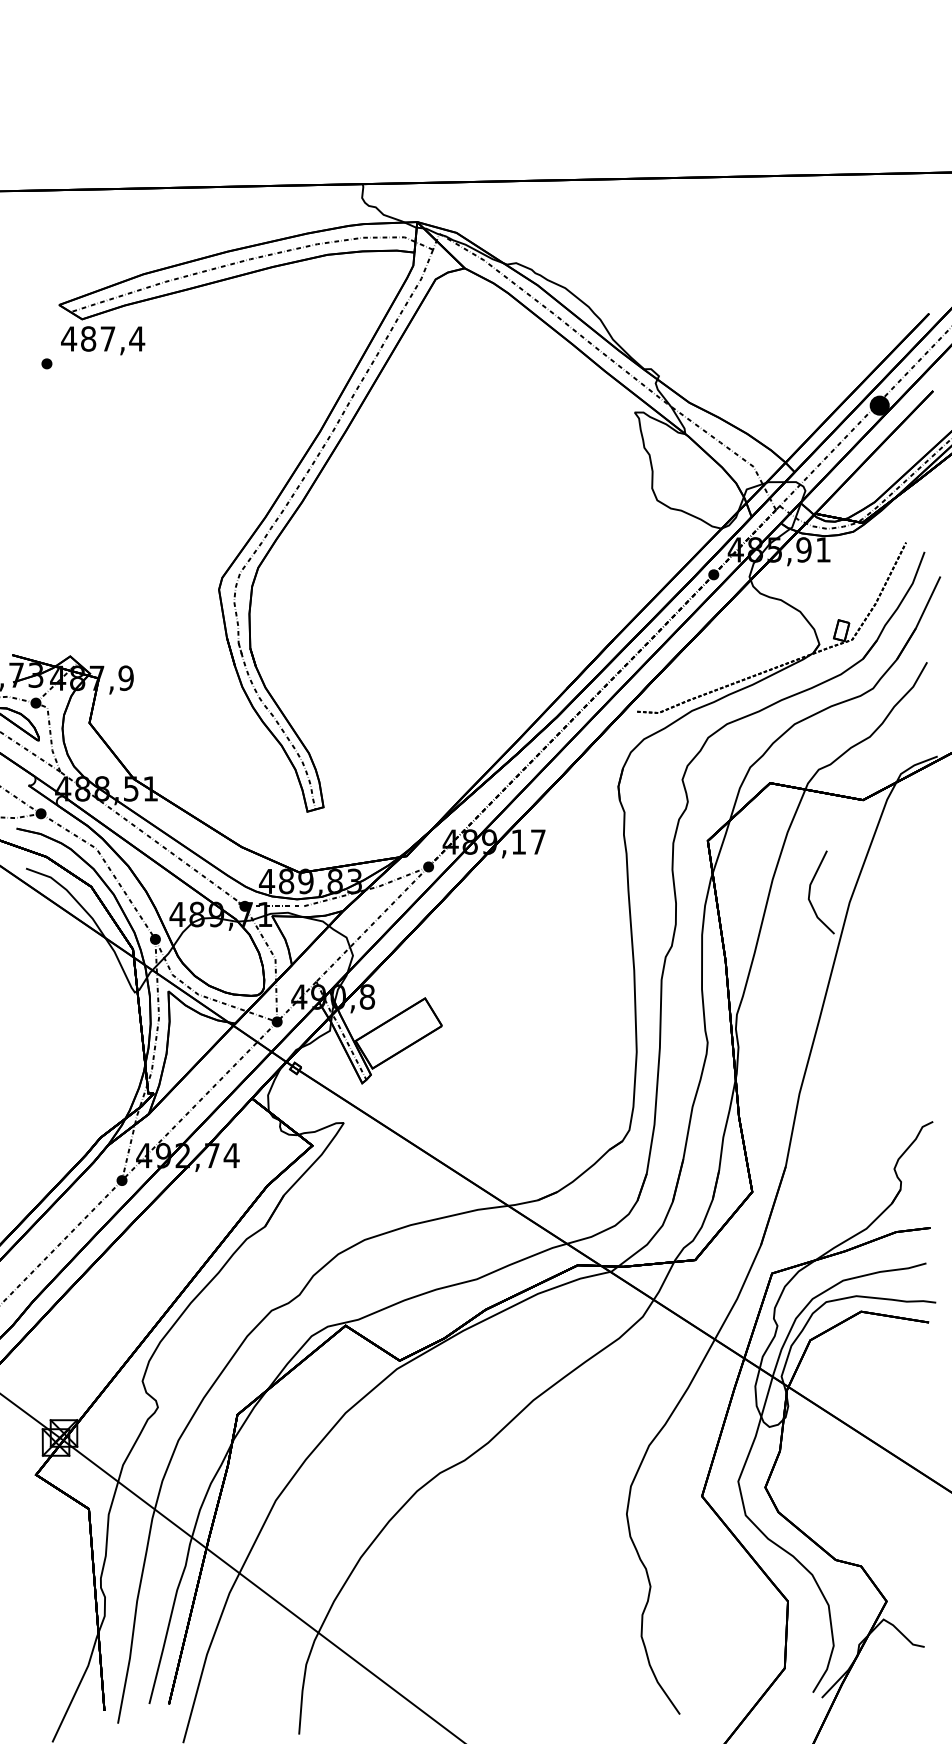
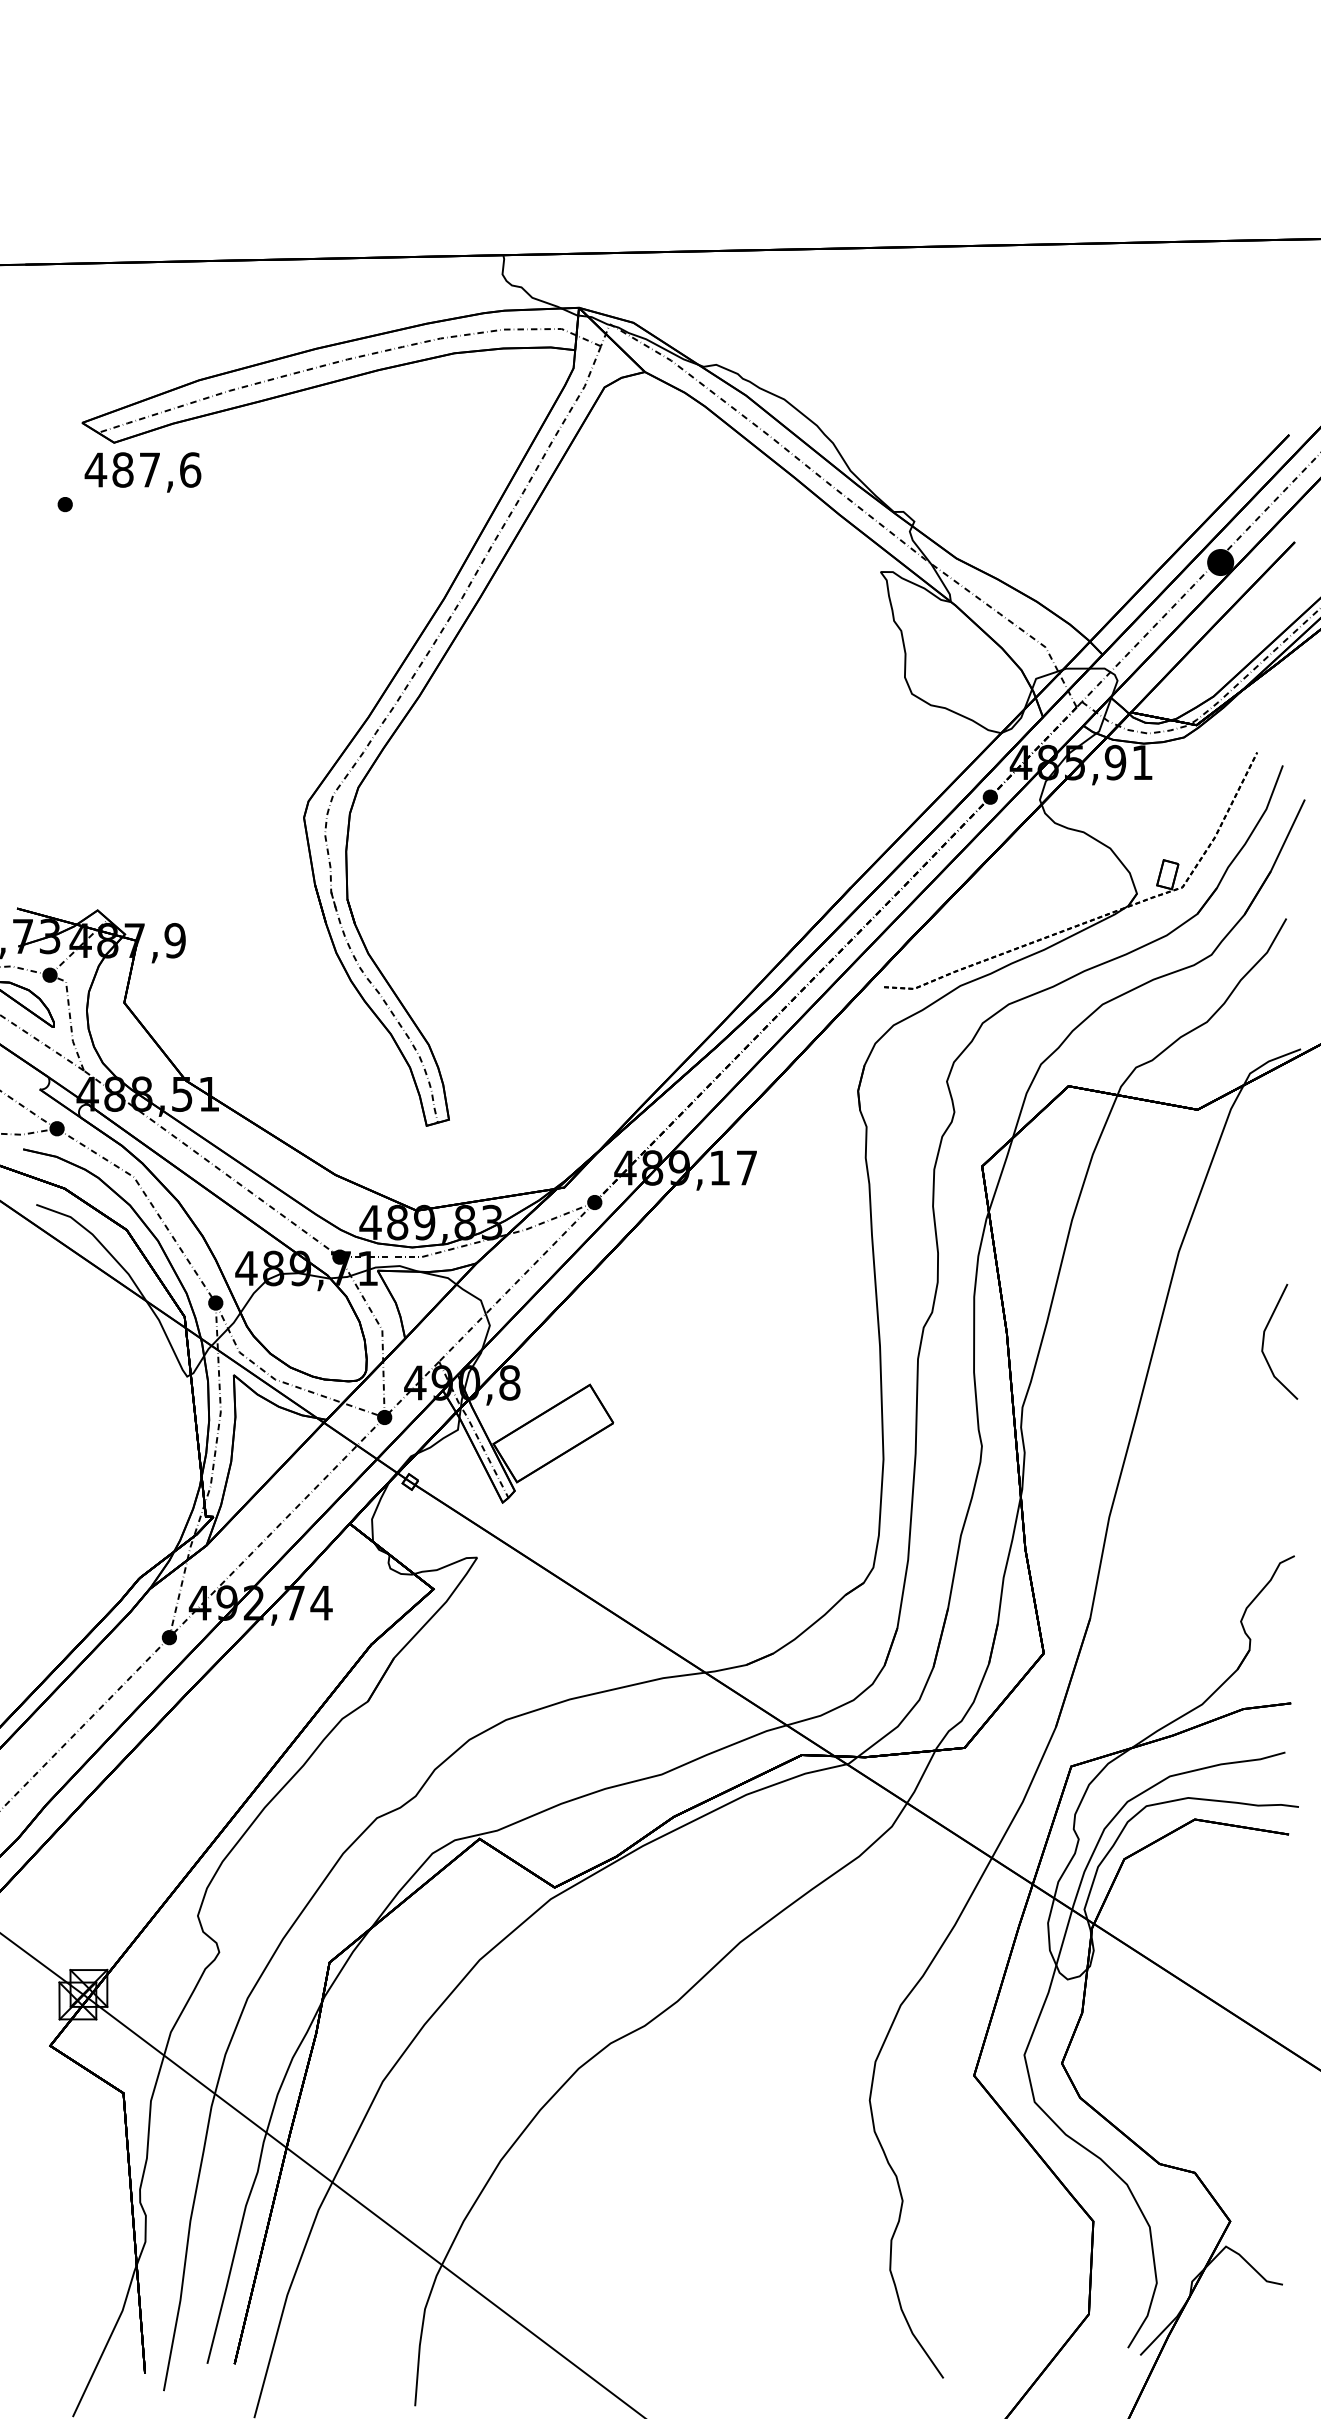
text: (137, 338) -> (190, 469), 487,4 -> 487,6
line: (810, 892) -> (1264, 1341), moved

